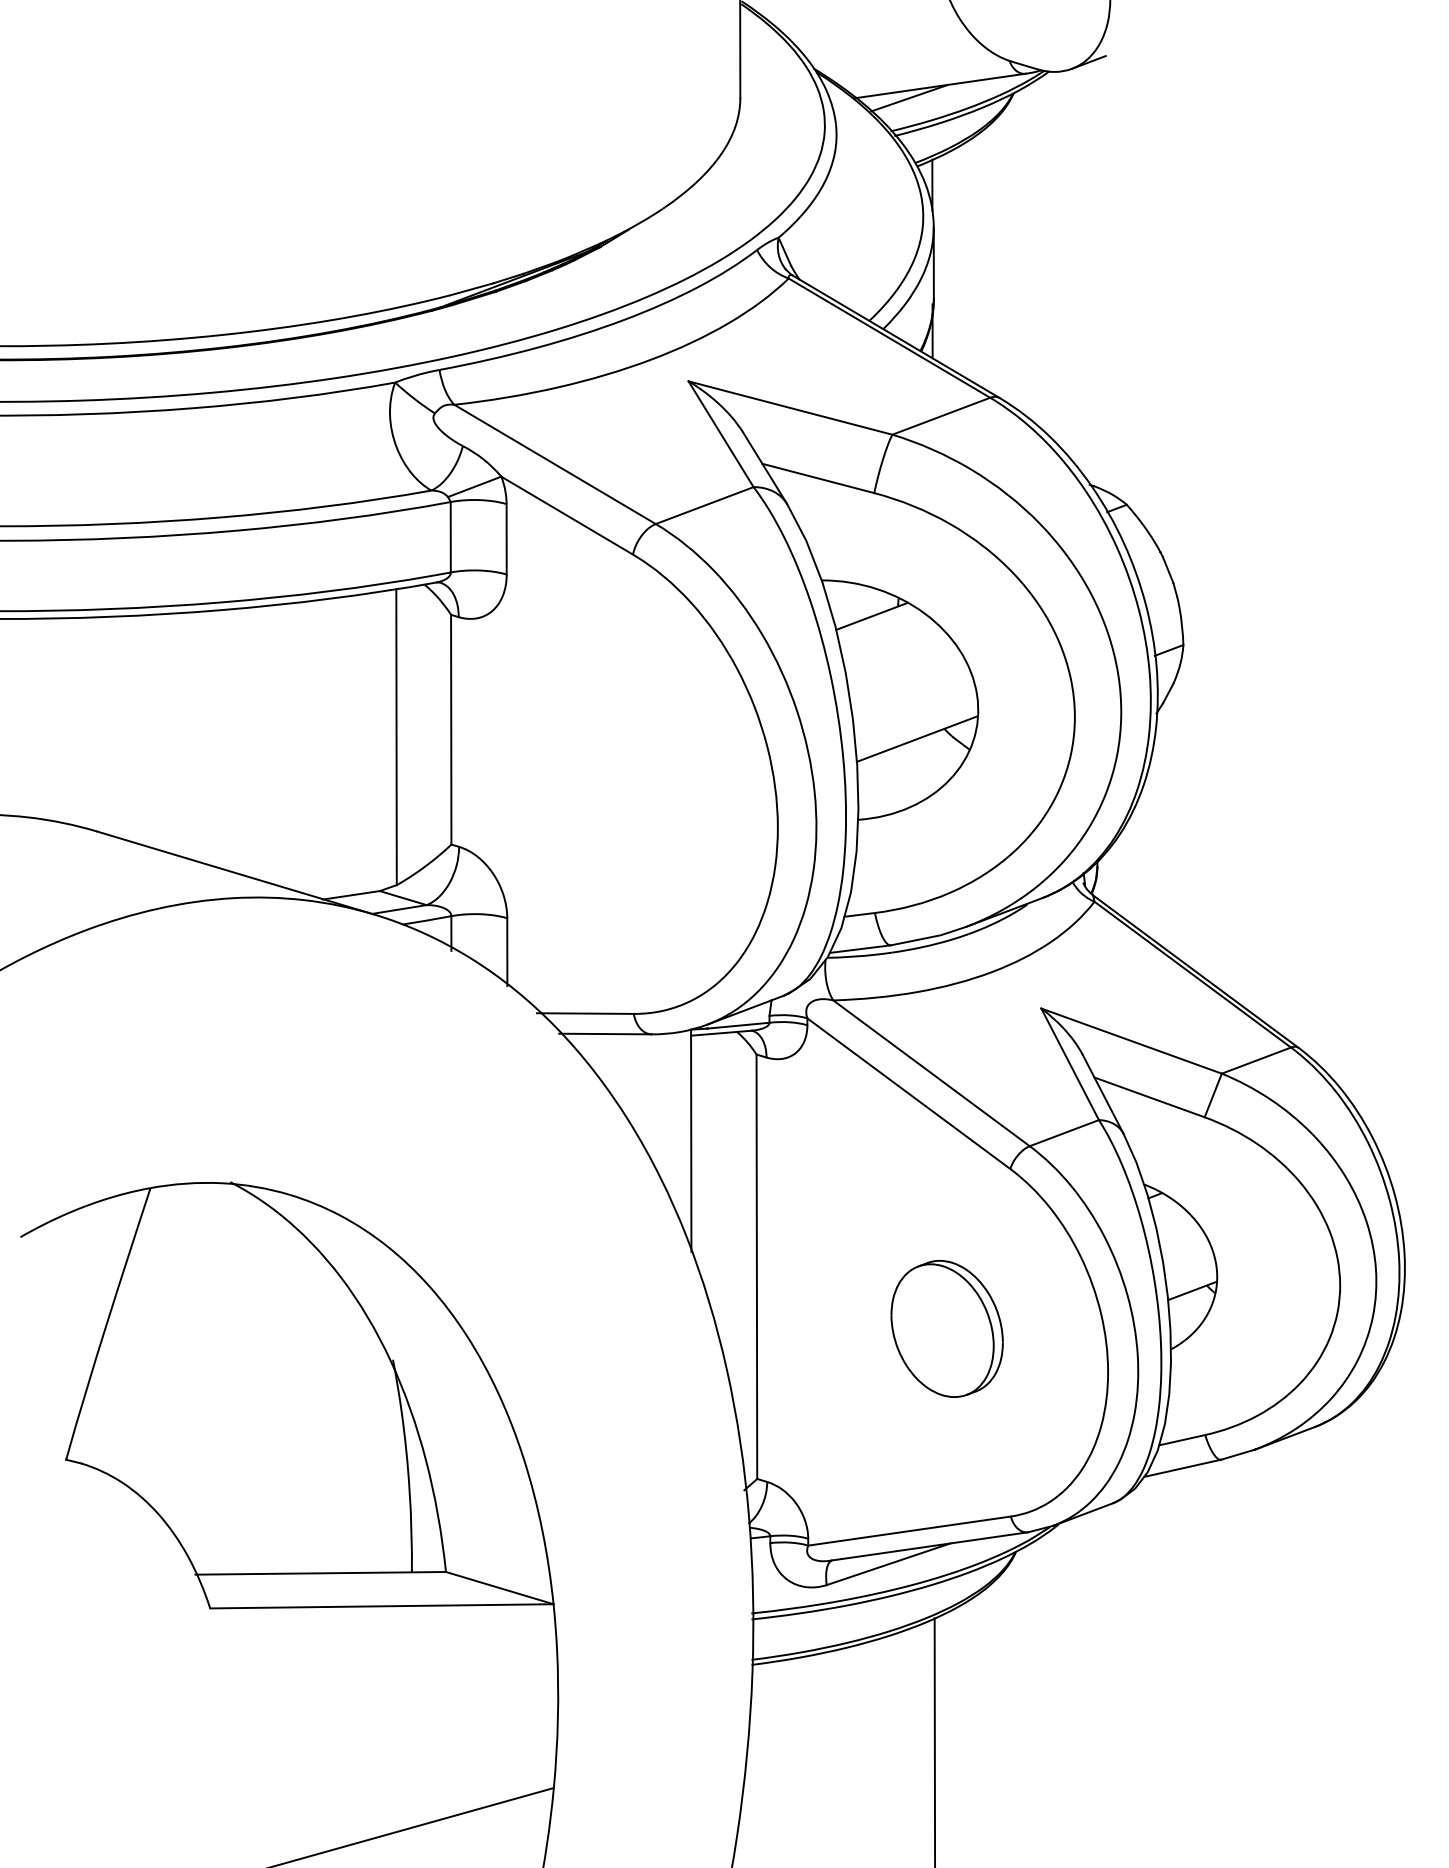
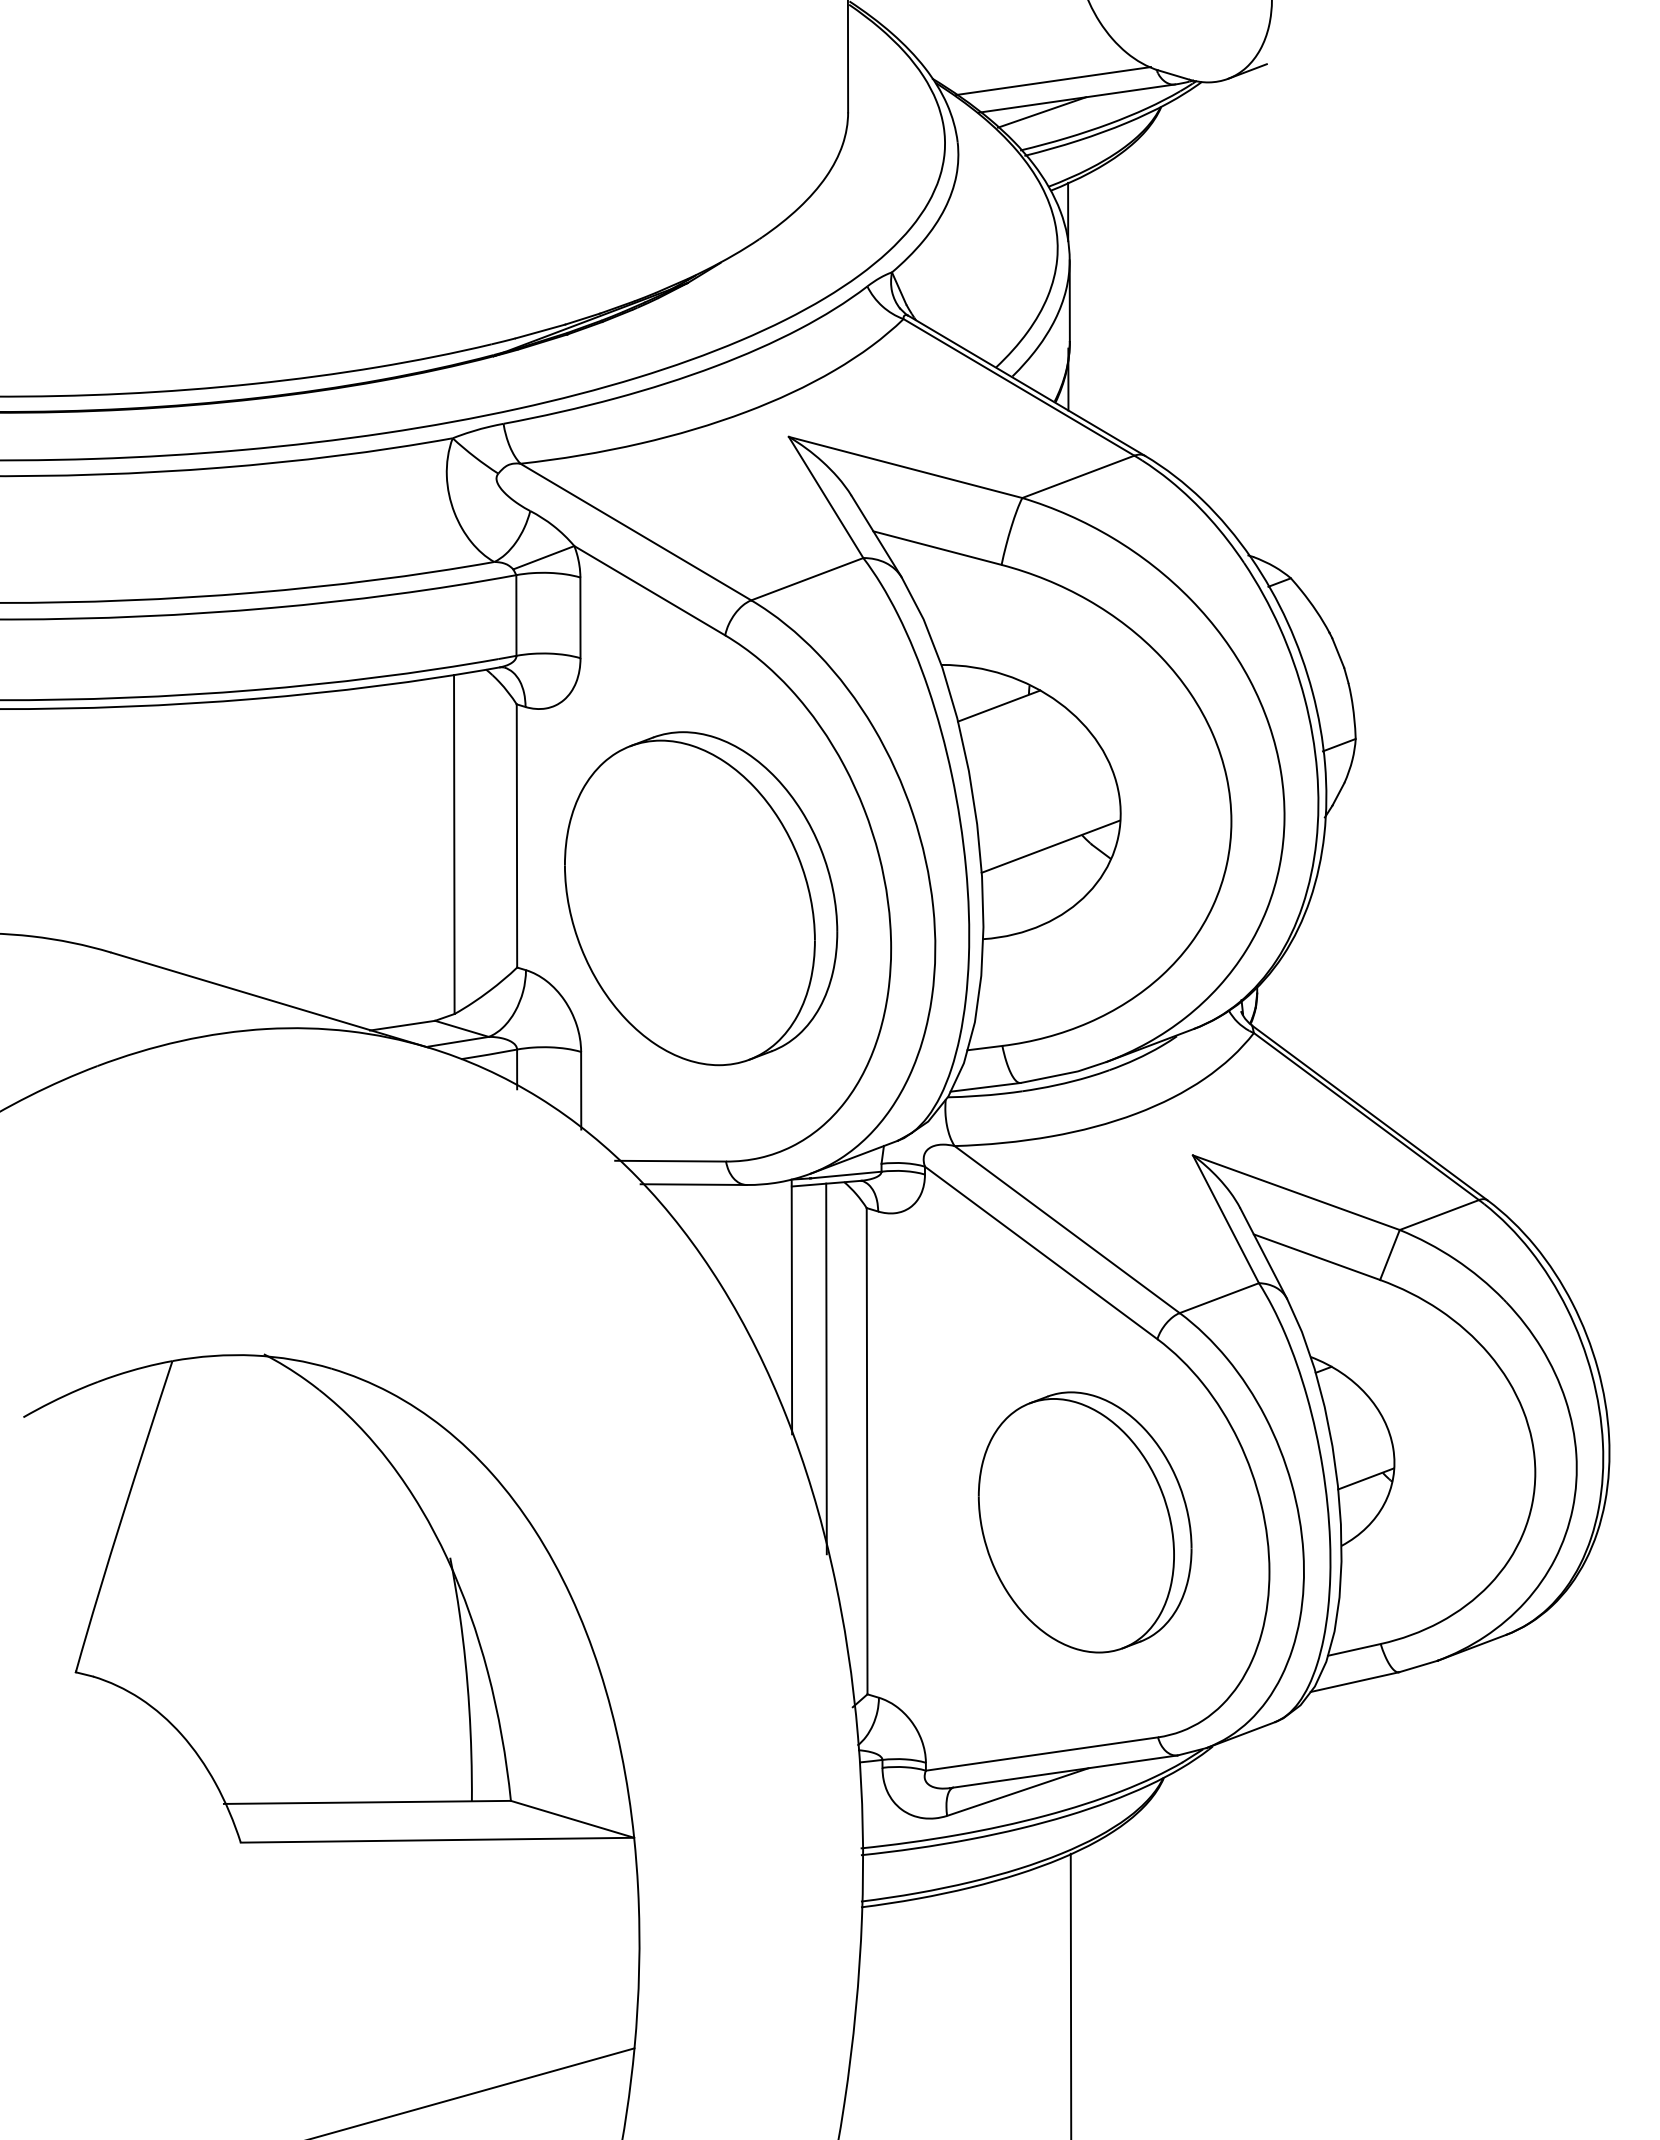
line: (919, 71) -> (1053, 81), added
part: (612, 784) -> (701, 898), added
line: (721, 1194) -> (826, 1368), added
part: (946, 1328) -> (1084, 1522), size x1.67

